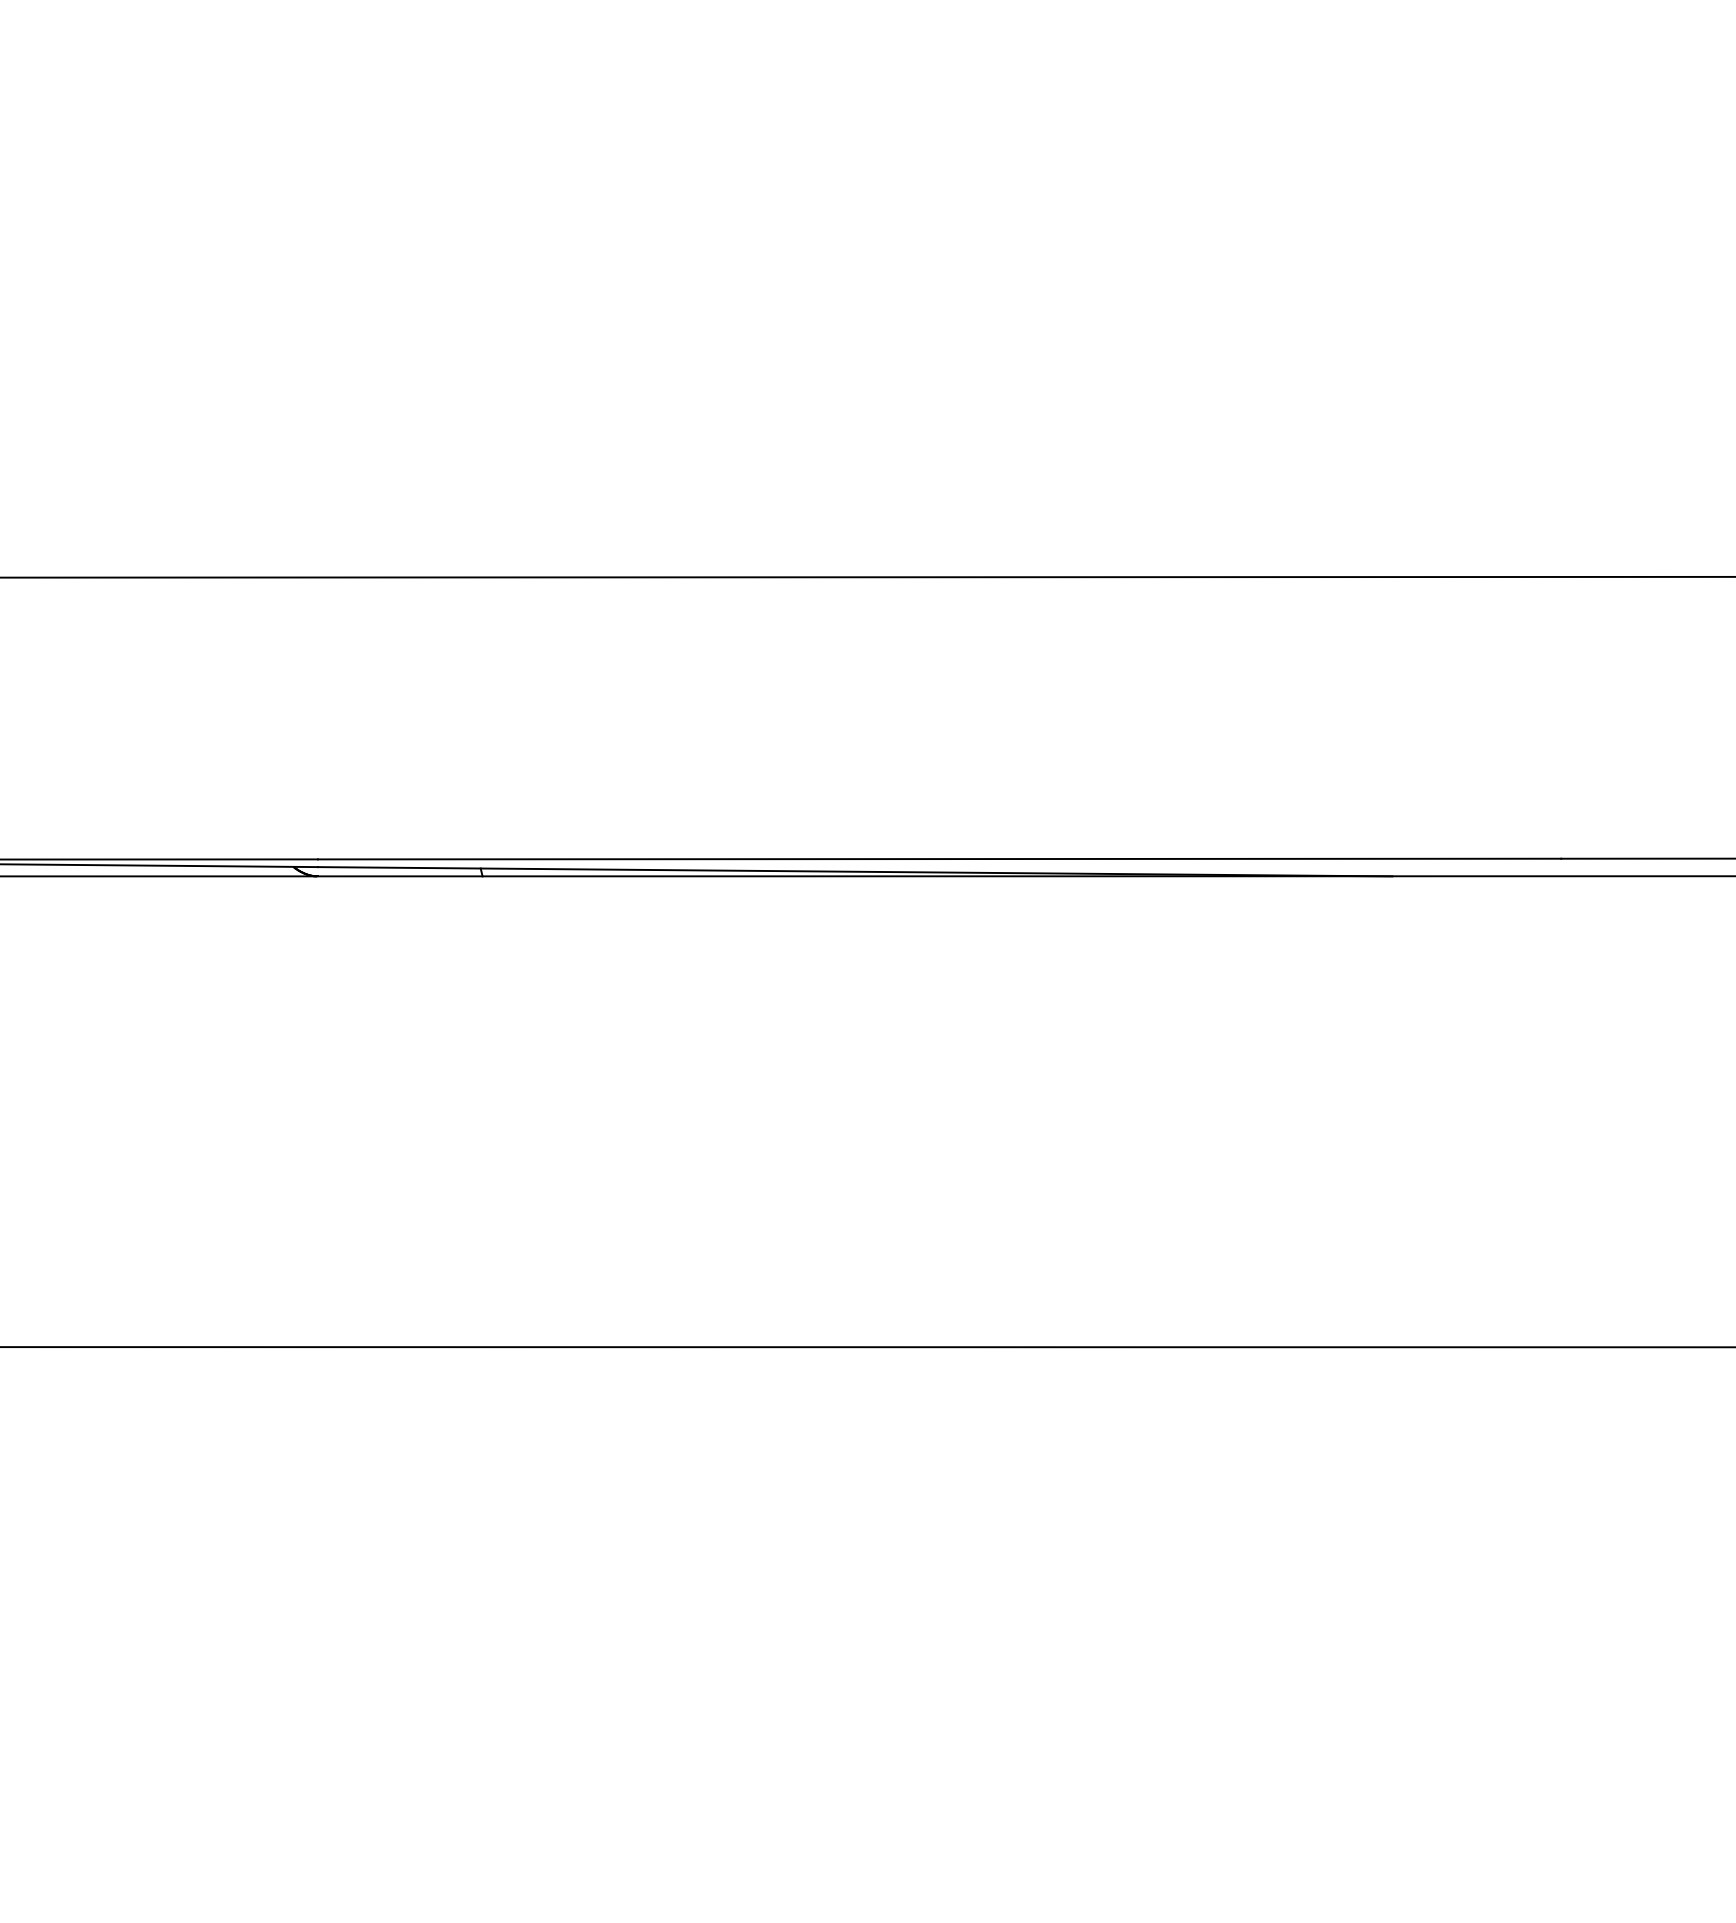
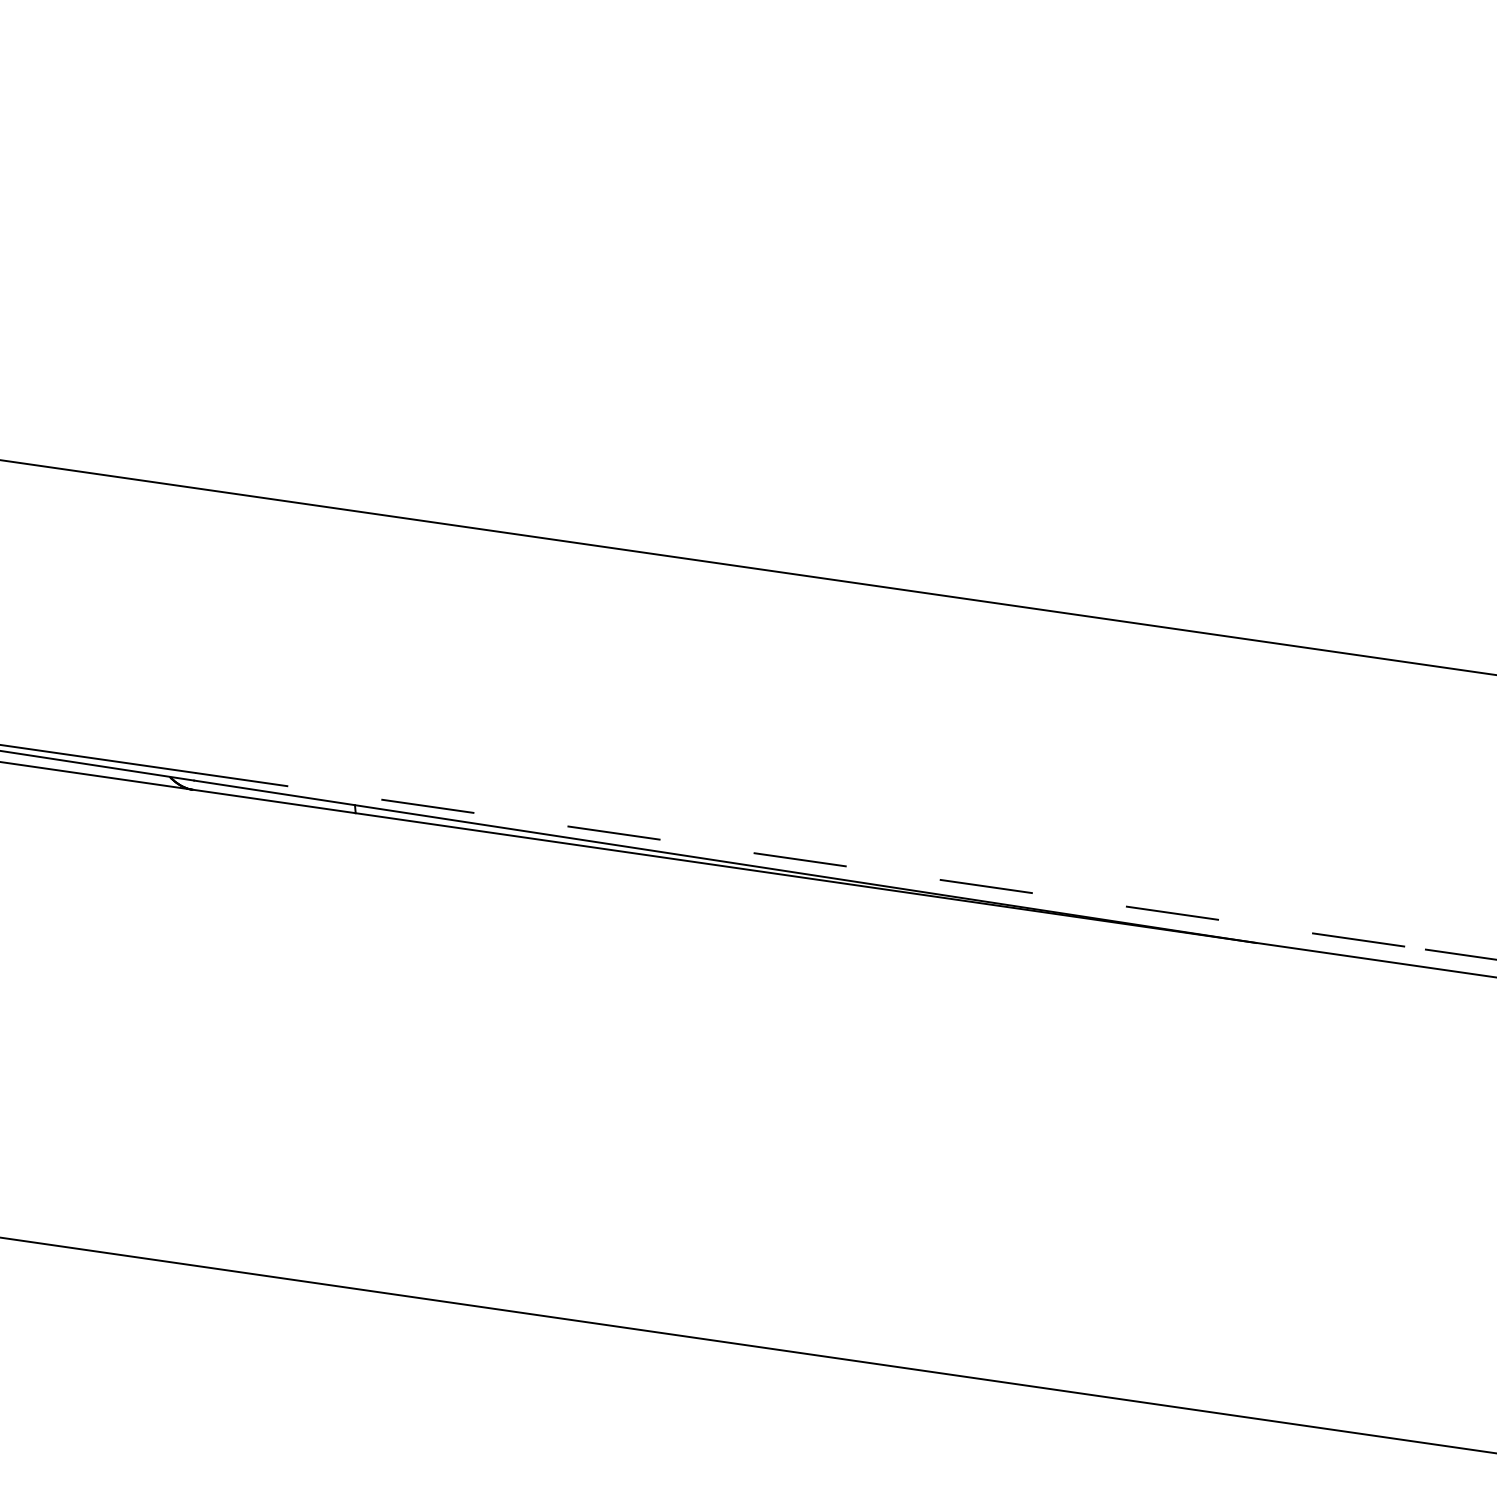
line: (939, 859) -> (810, 861), solid -> dashed

